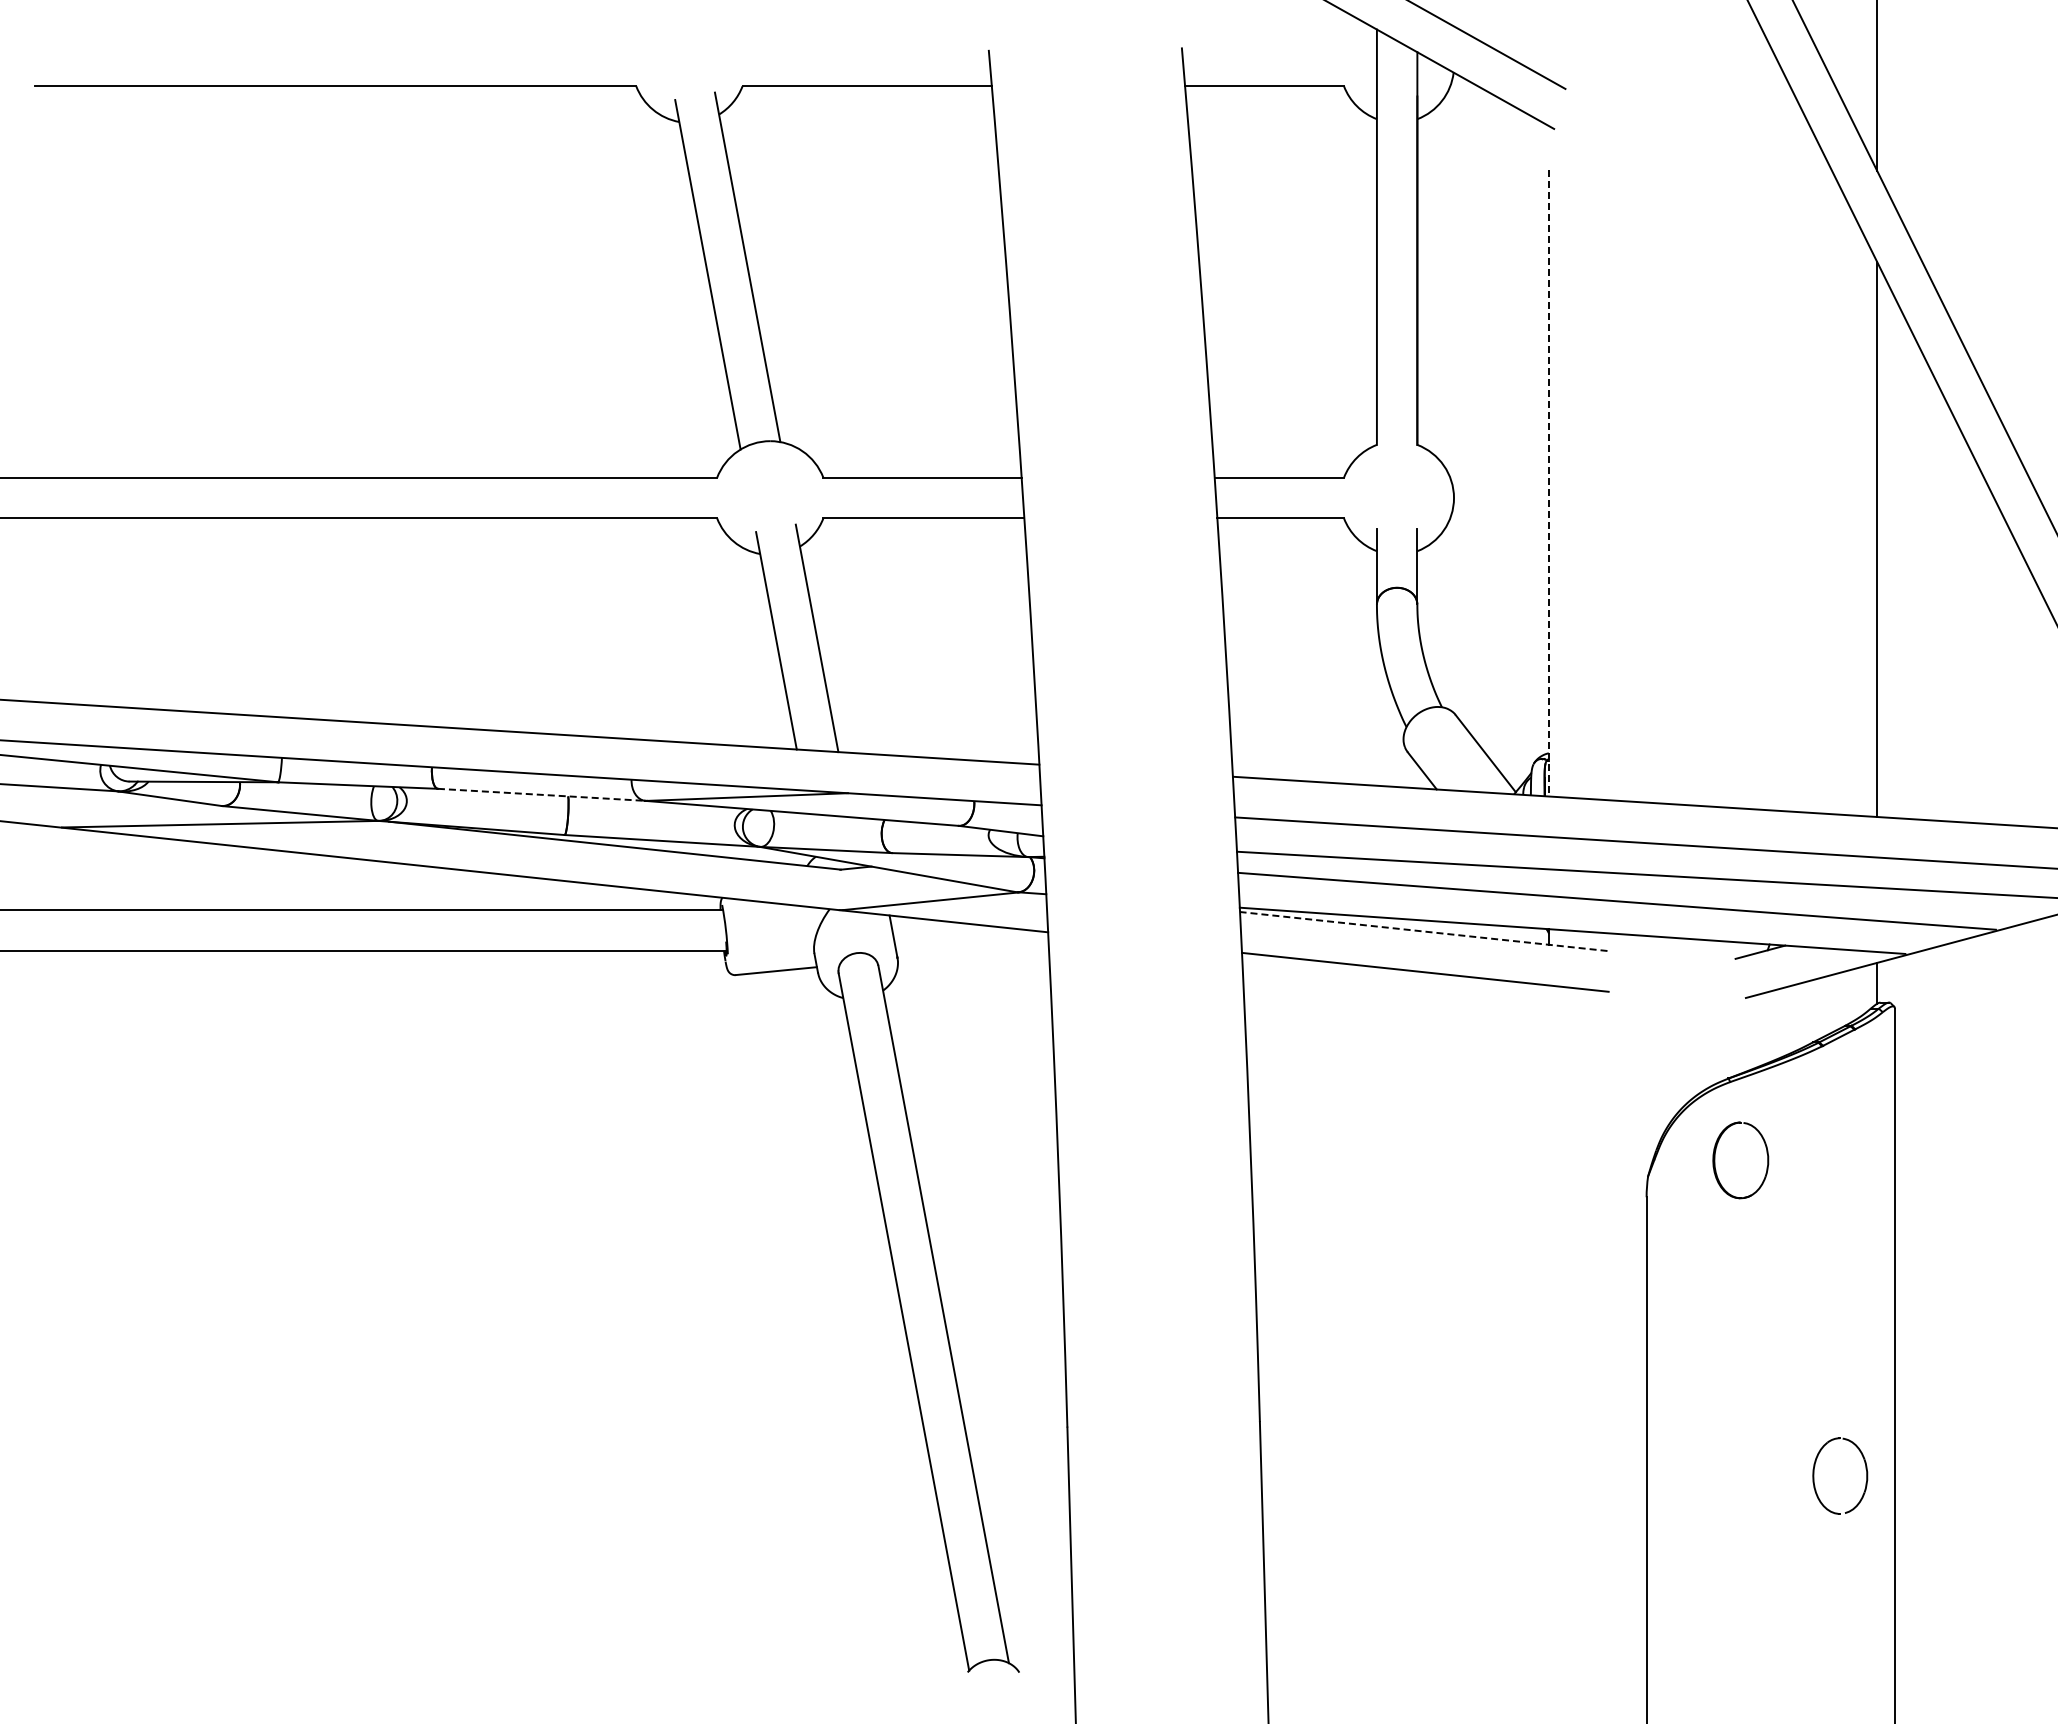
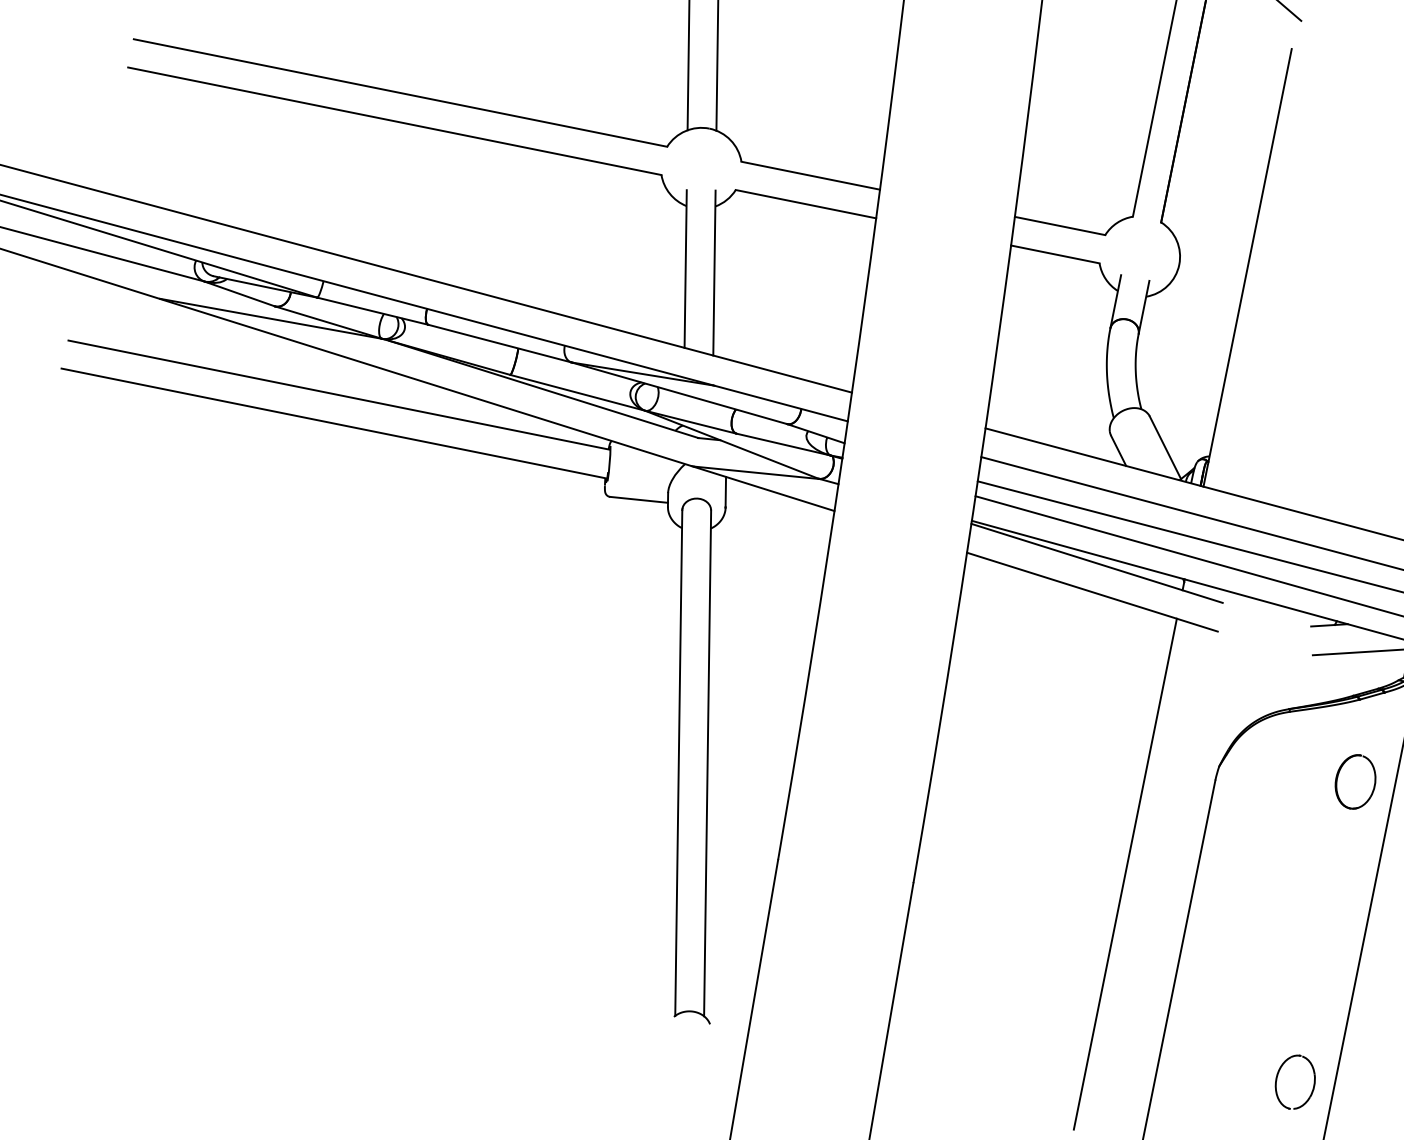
line: (1548, 483) -> (1247, 267), dashed -> solid
line: (541, 794) -> (499, 343), dashed -> solid
line: (1423, 931) -> (1096, 563), dashed -> solid
part: (1715, 1160) -> (1337, 778), moved
line: (1548, 1350) -> (1125, 873), added
part: (1865, 1469) -> (1313, 1081), moved

